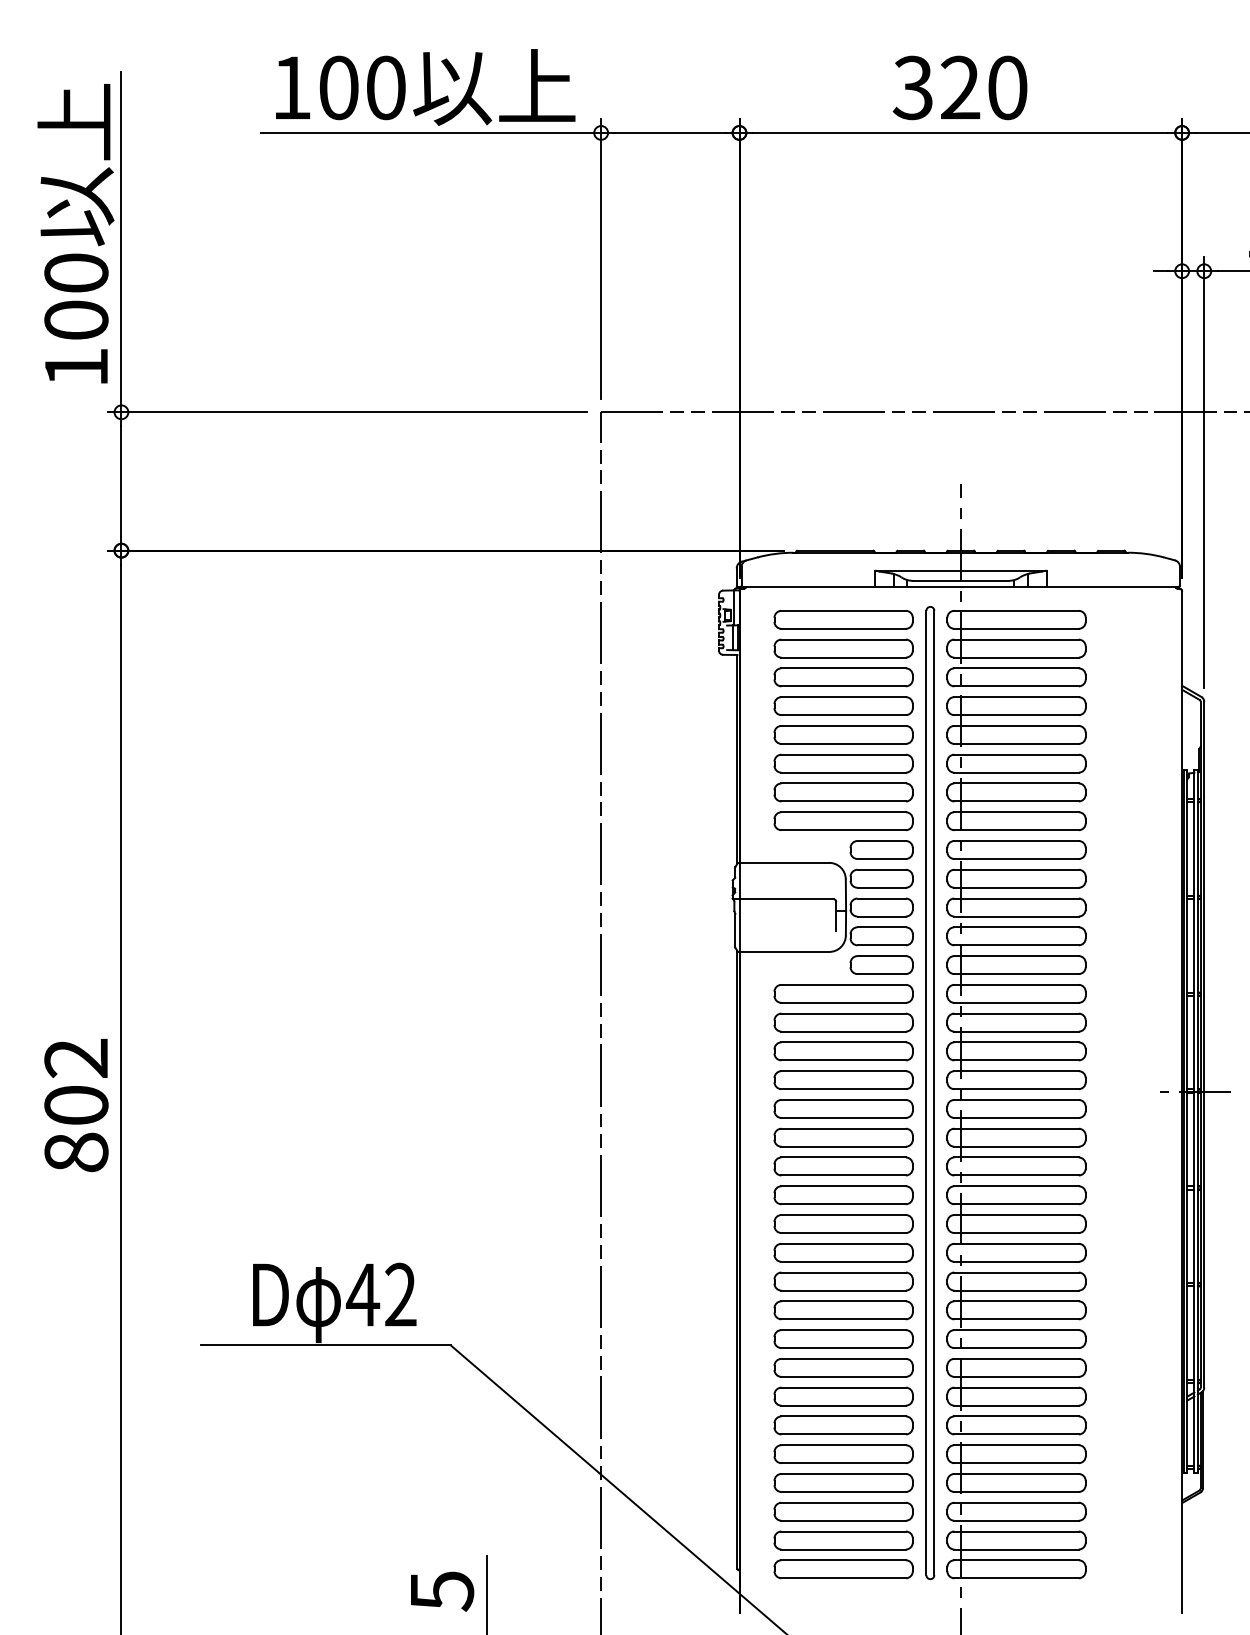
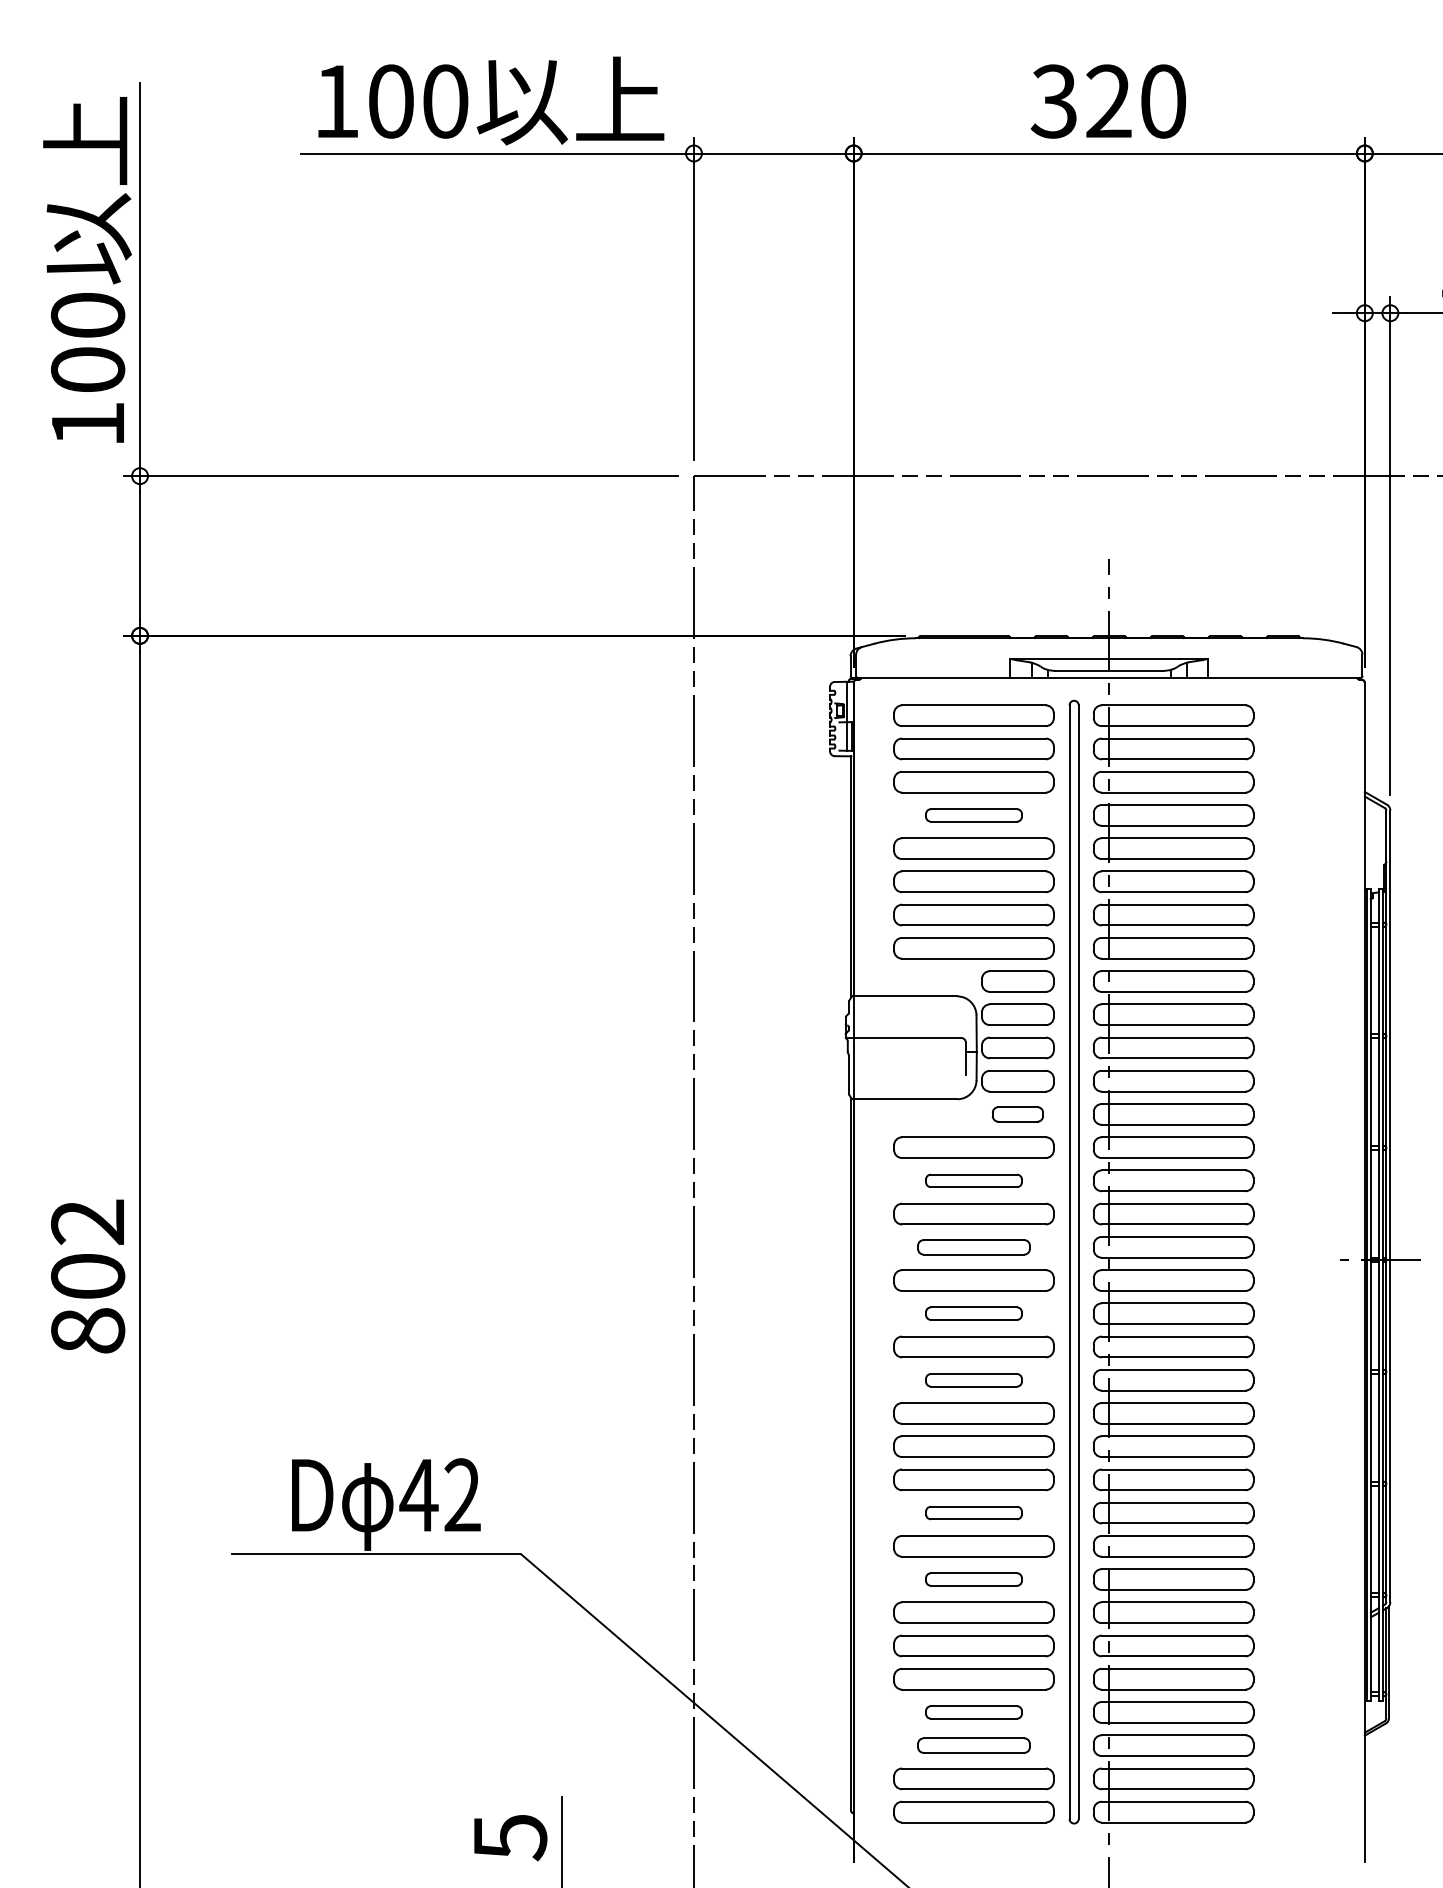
part: (843, 706) -> (973, 815), size x0.6
part: (881, 965) -> (1017, 1114), size x0.7
part: (843, 1022) -> (973, 1180), size x0.6
part: (843, 1080) -> (973, 1247), size x0.7
part: (843, 1137) -> (973, 1313), size x0.6
part: (843, 1195) -> (973, 1380), size x0.6
part: (843, 1309) -> (973, 1512), size x0.6
part: (843, 1367) -> (973, 1579), size x0.6
part: (843, 1483) -> (973, 1712), size x0.6
part: (843, 1511) -> (973, 1745), size x0.7

